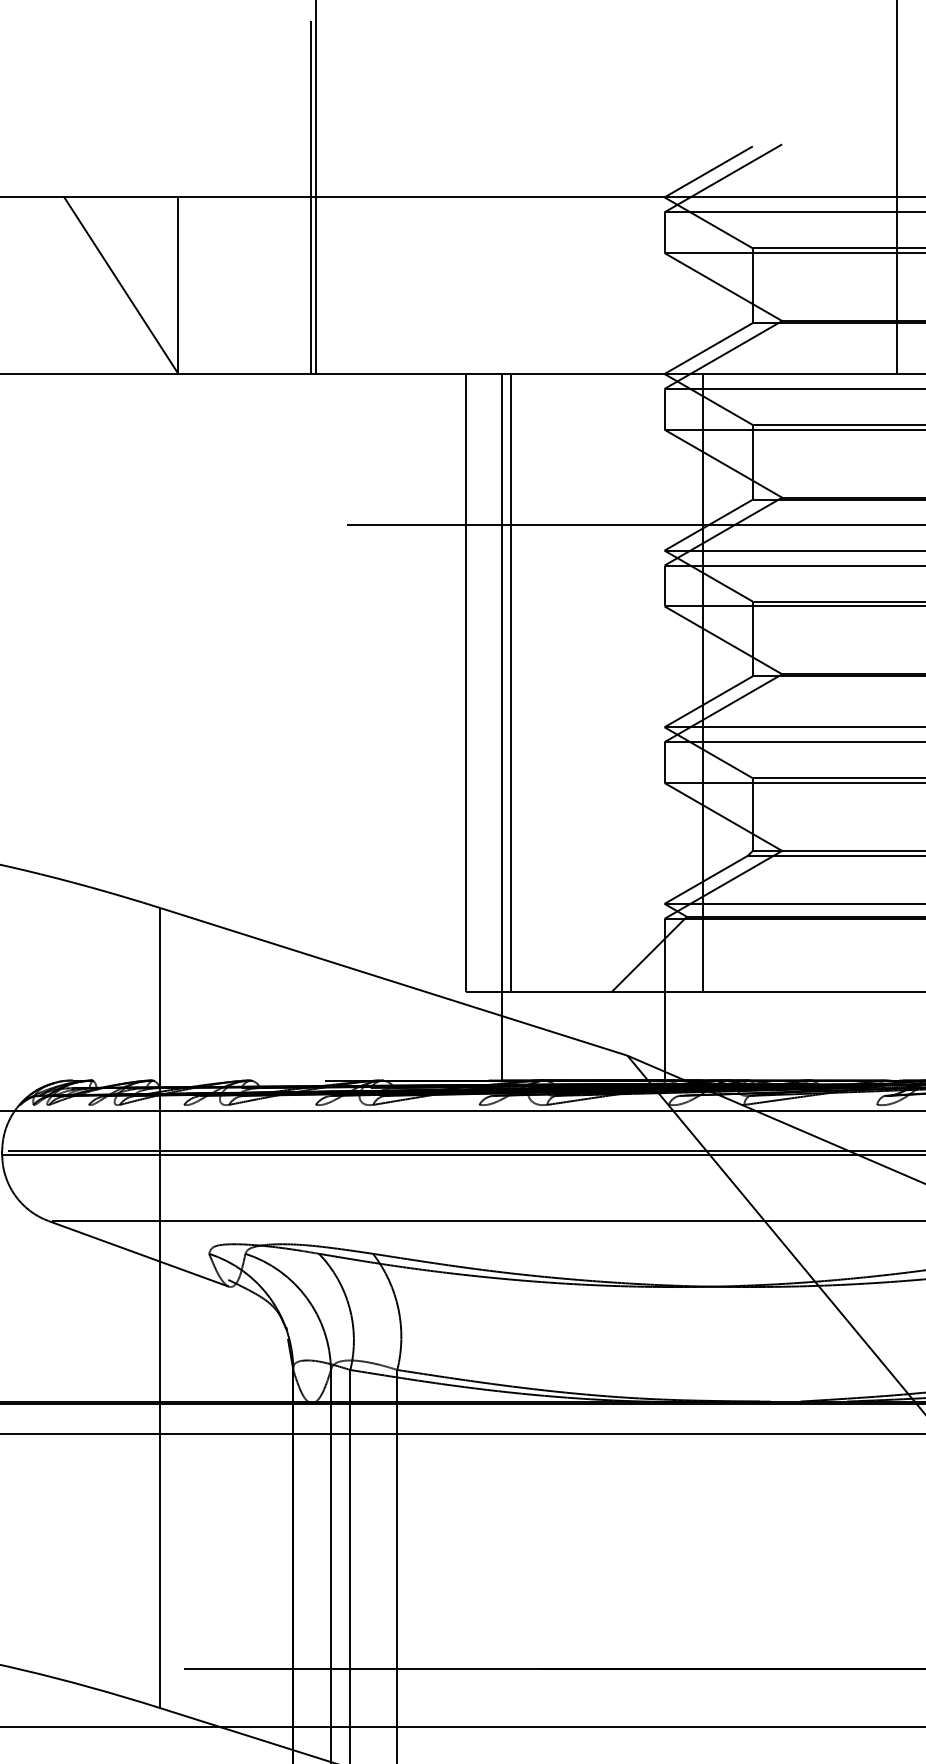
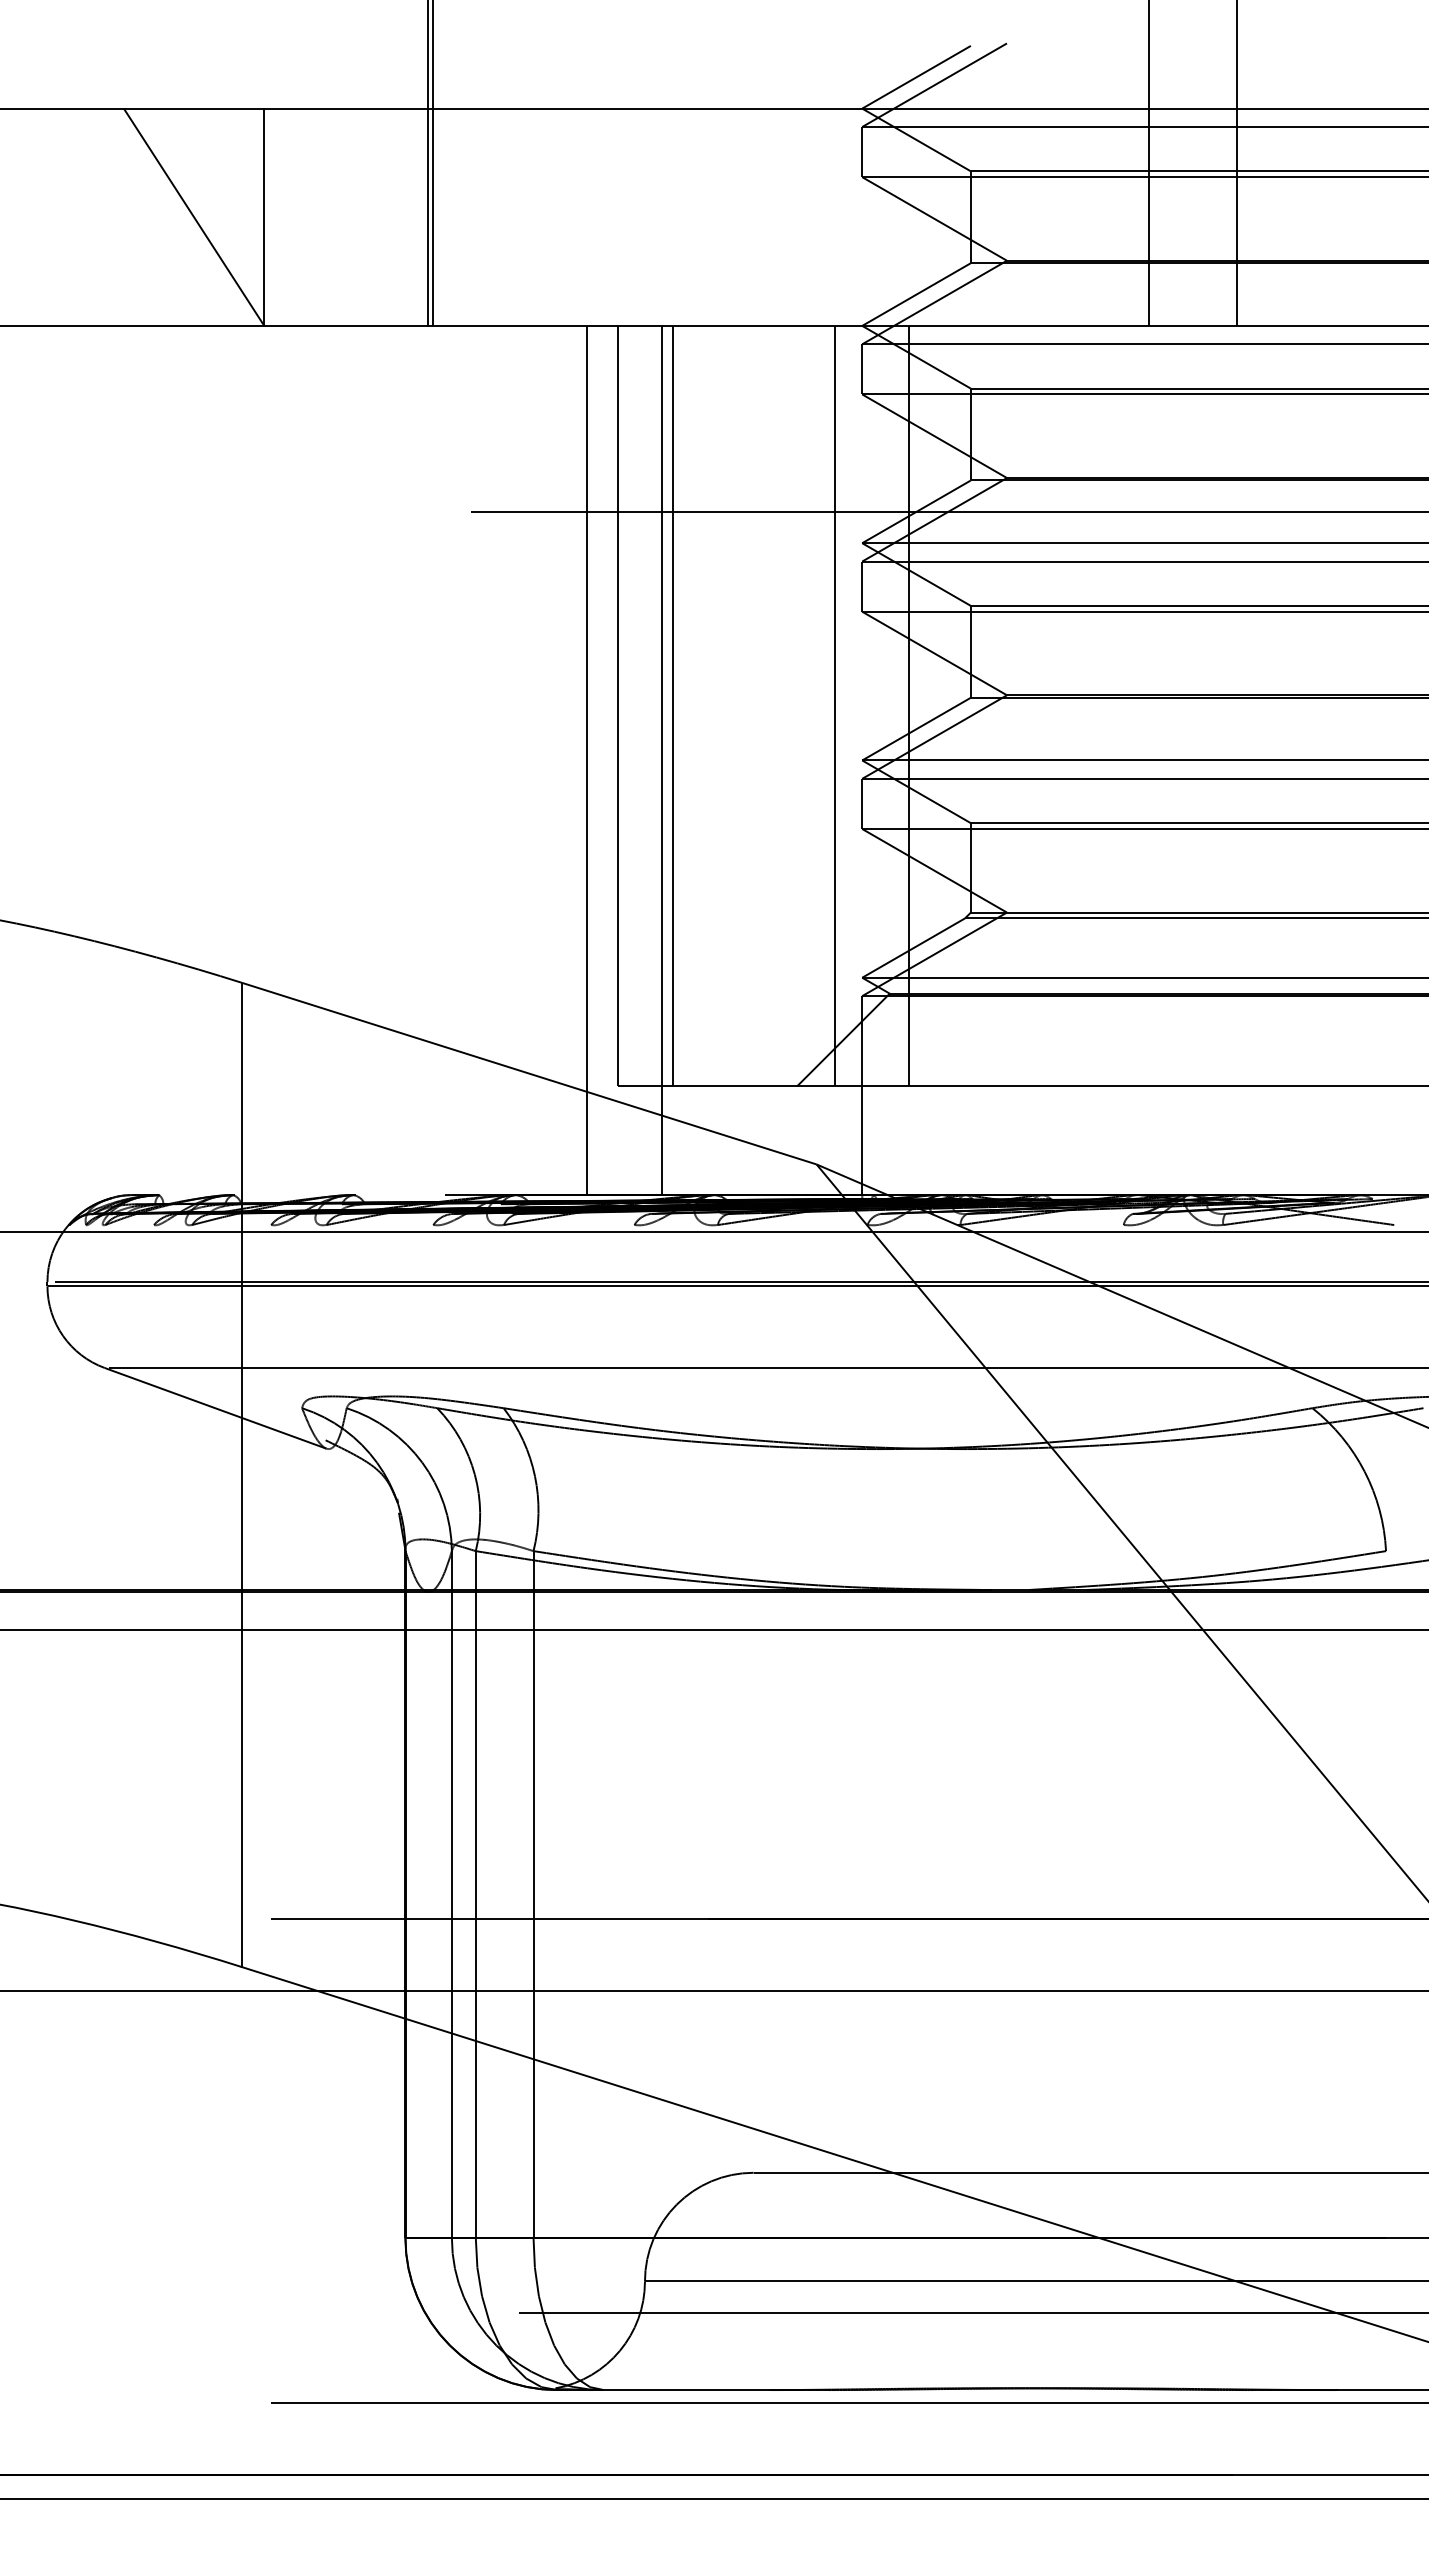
line: (641, 682) -> (834, 705), added
line: (440, 727) -> (586, 760), added

